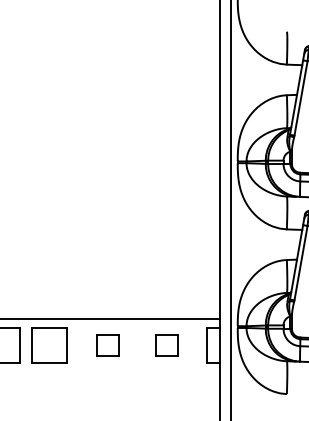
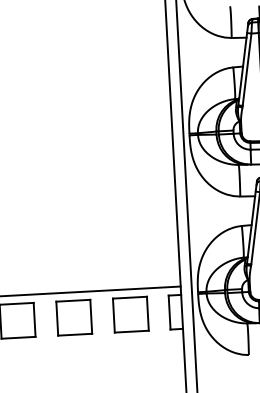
part: (107, 345) -> (73, 317), size x1.67
part: (166, 345) -> (130, 314), size x1.67

